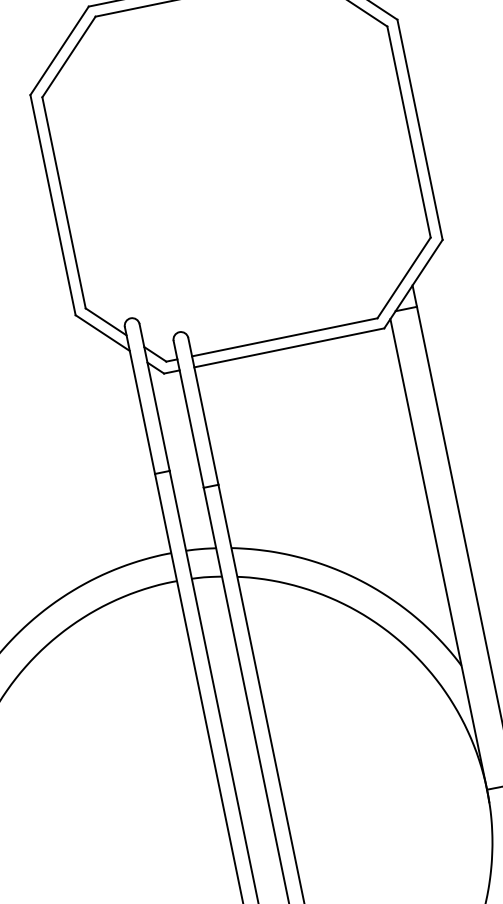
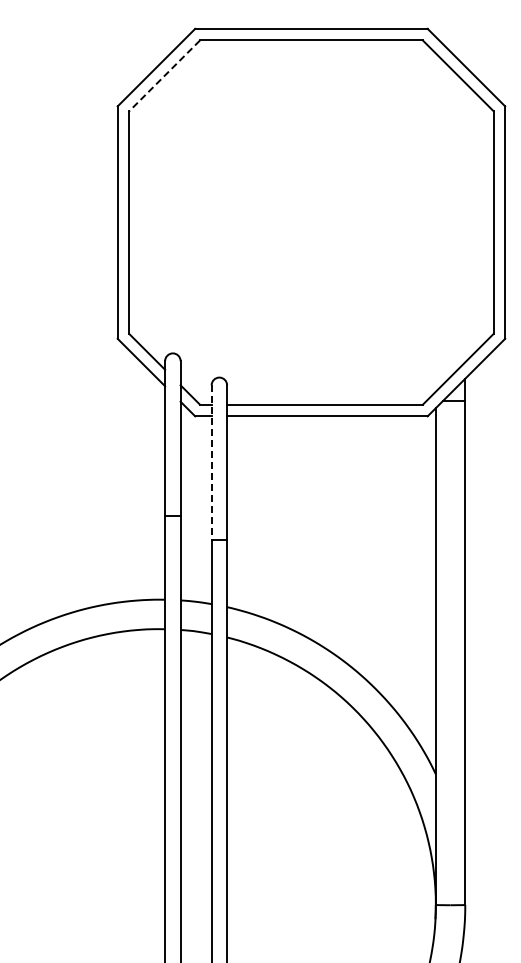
line: (68, 56) -> (164, 75), solid -> dashed
line: (188, 415) -> (211, 463), solid -> dashed

